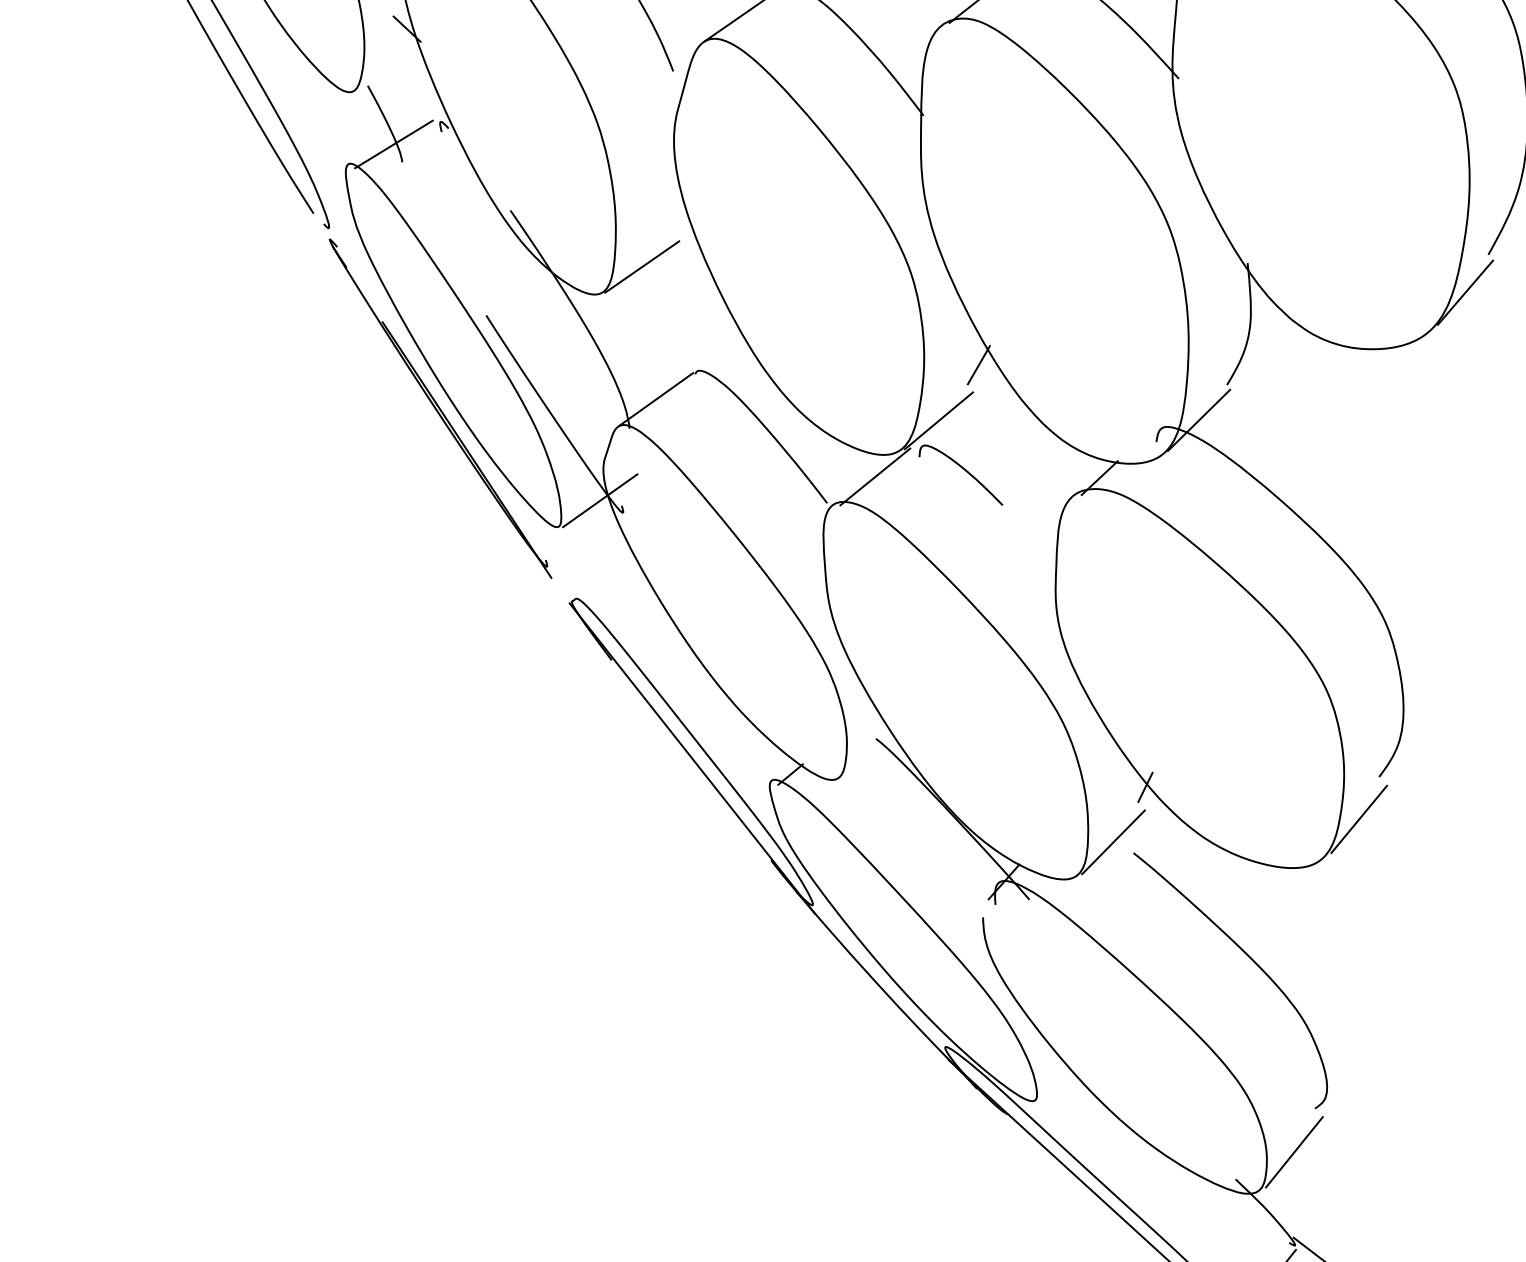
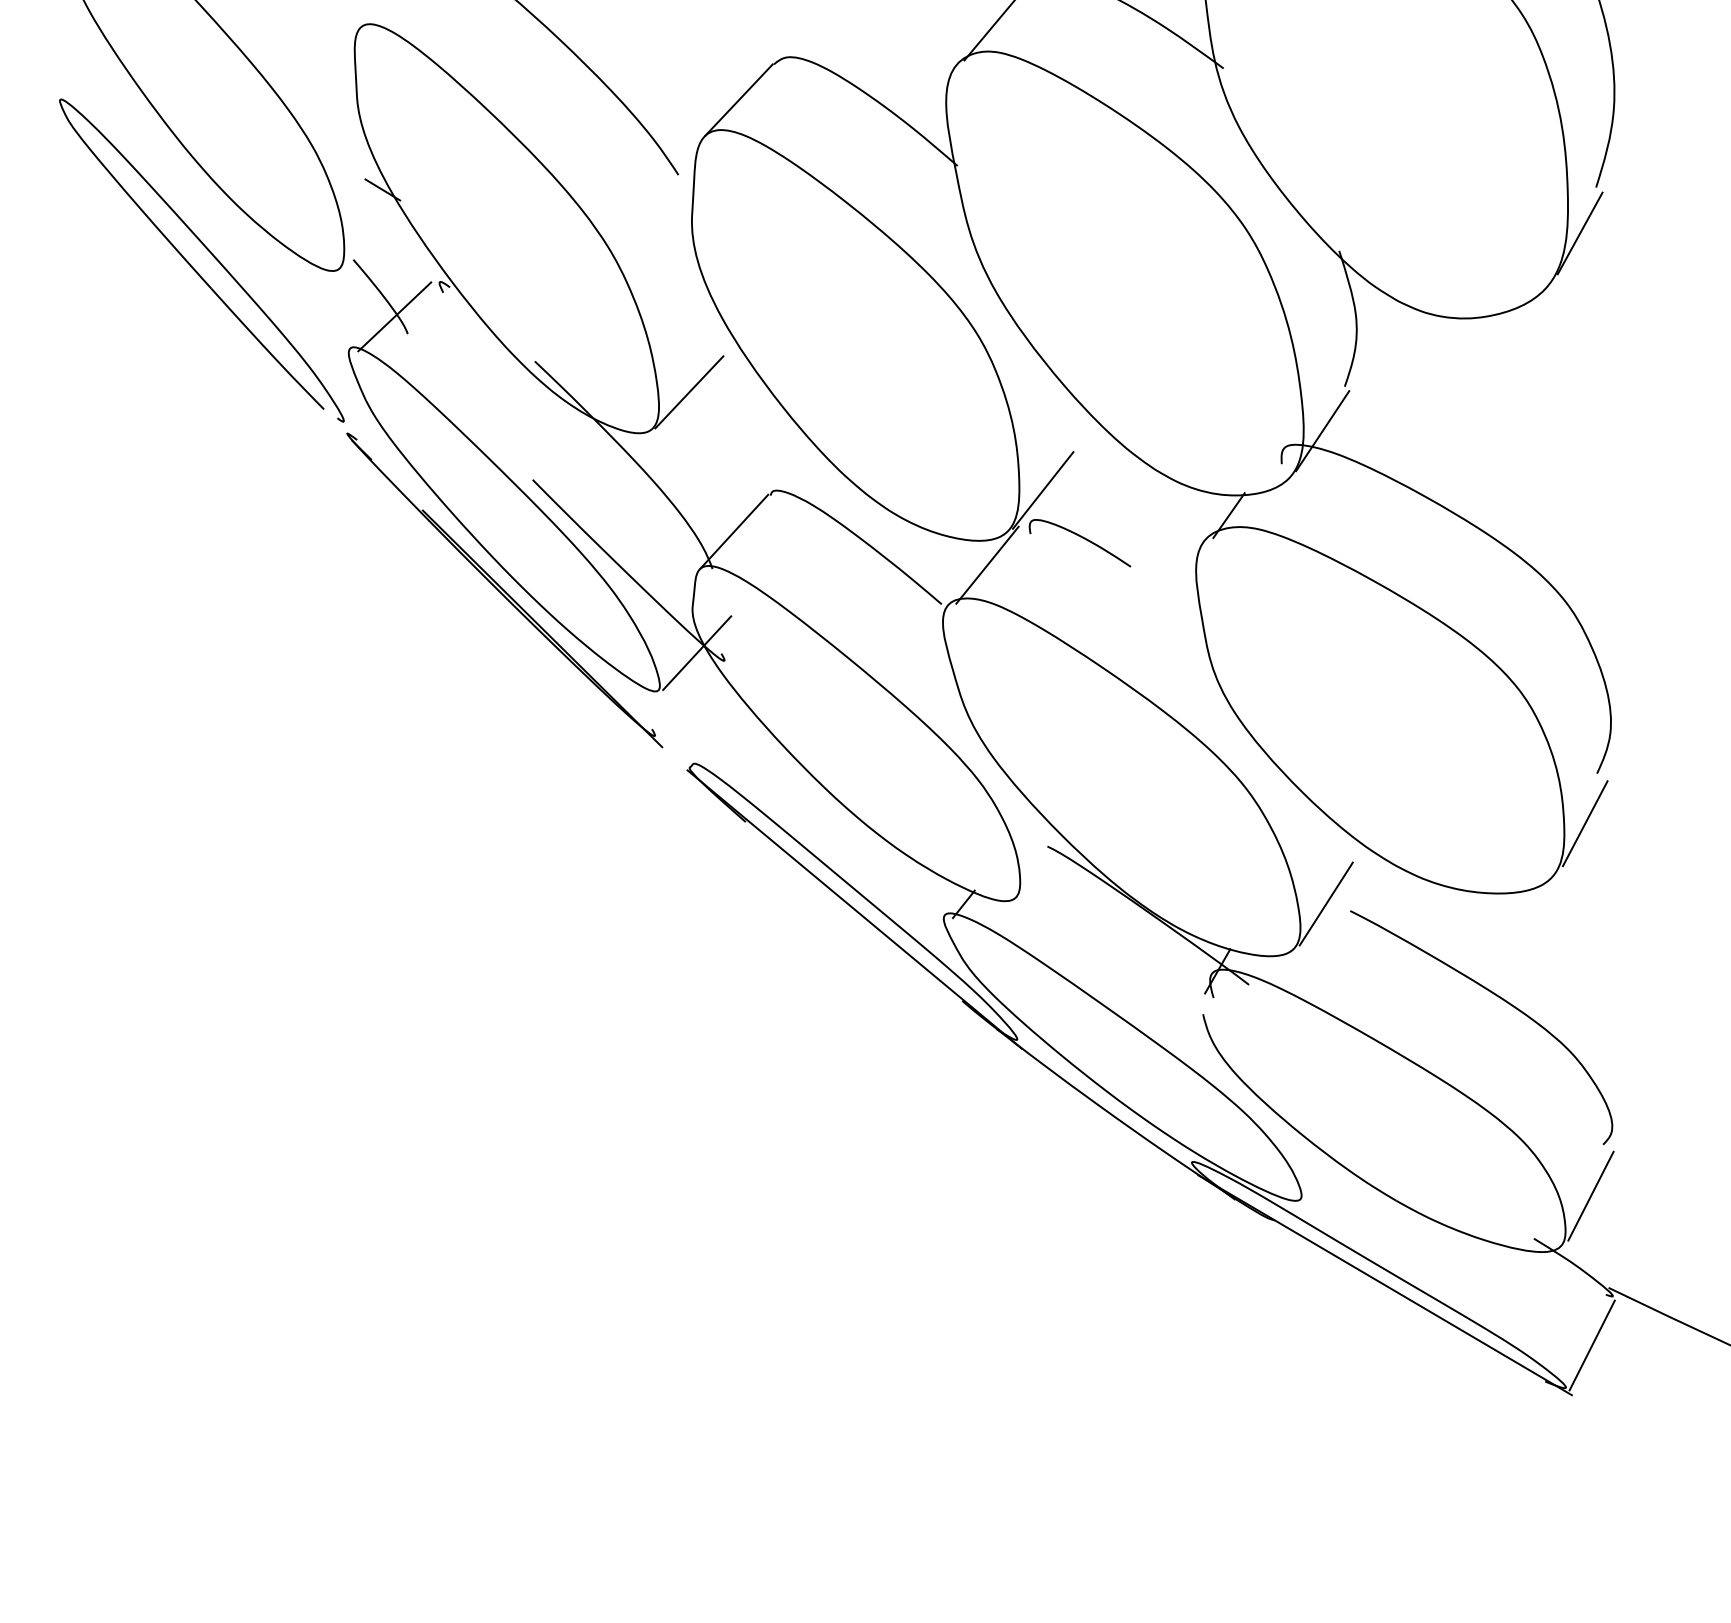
line: (978, 365) -> (1073, 421), removed
line: (1144, 787) -> (1347, 837), removed

